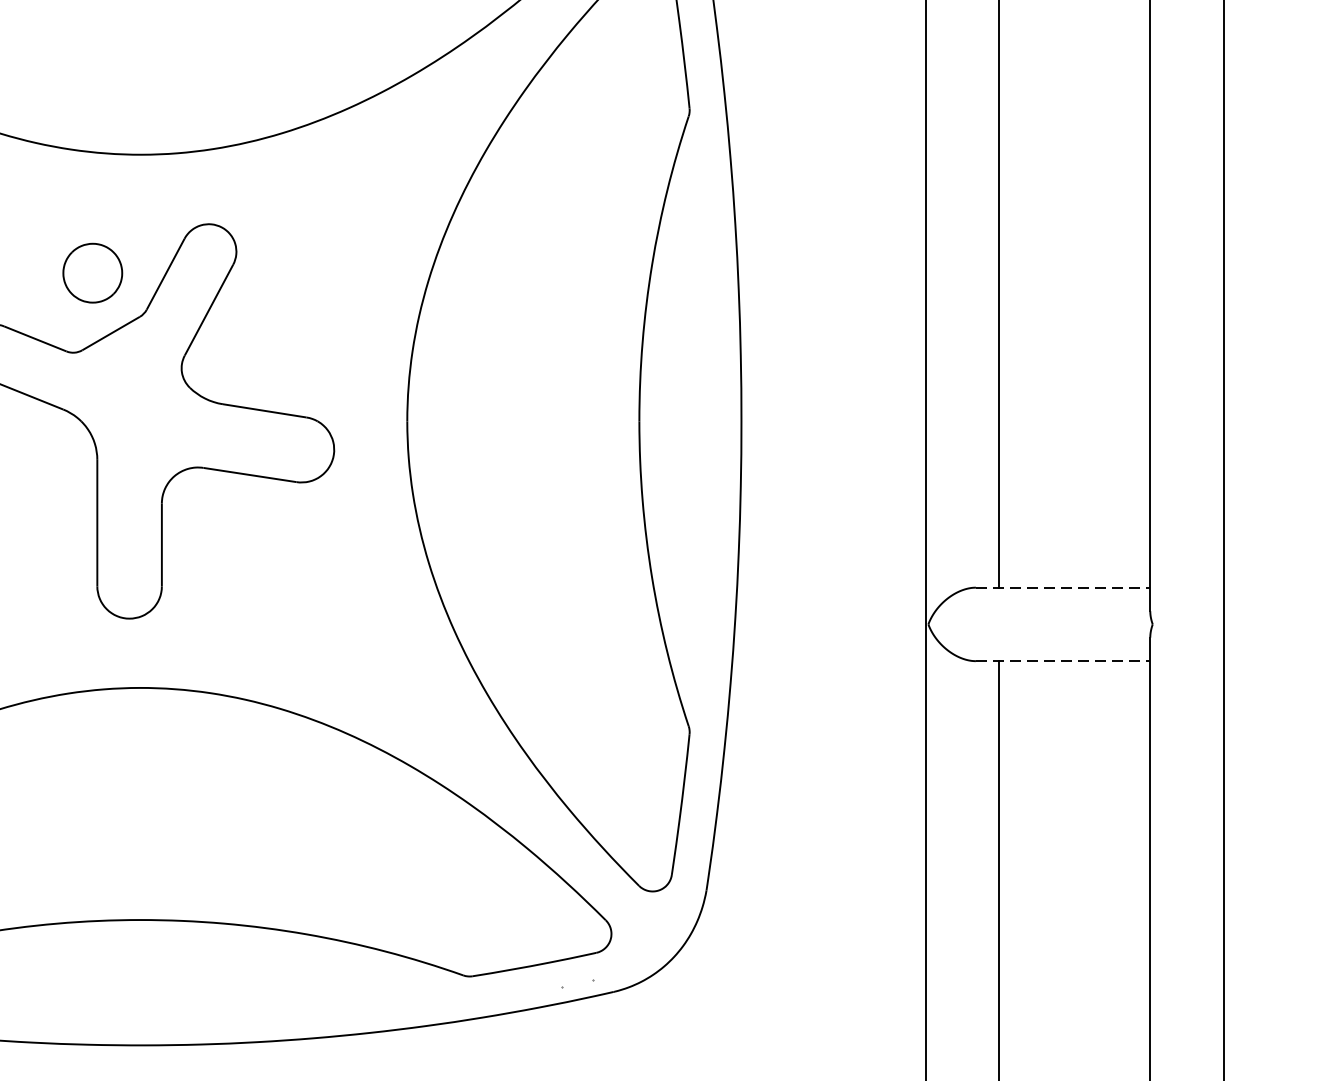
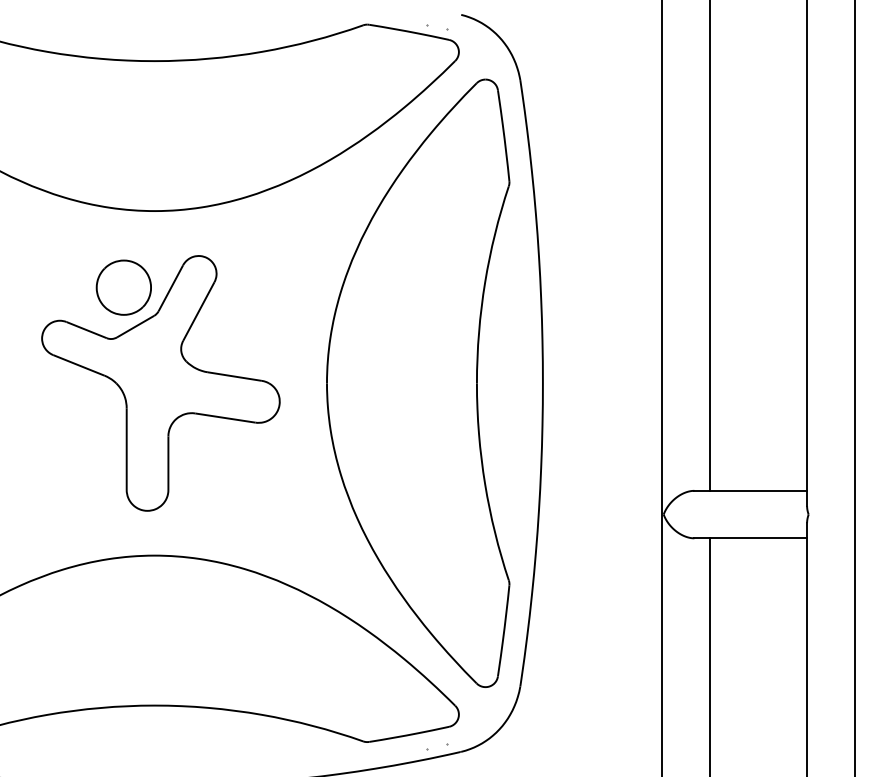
part: (92, 272) -> (123, 287), size x1.43
line: (1064, 587) -> (751, 490), dashed -> solid
line: (1064, 661) -> (751, 538), dashed -> solid

